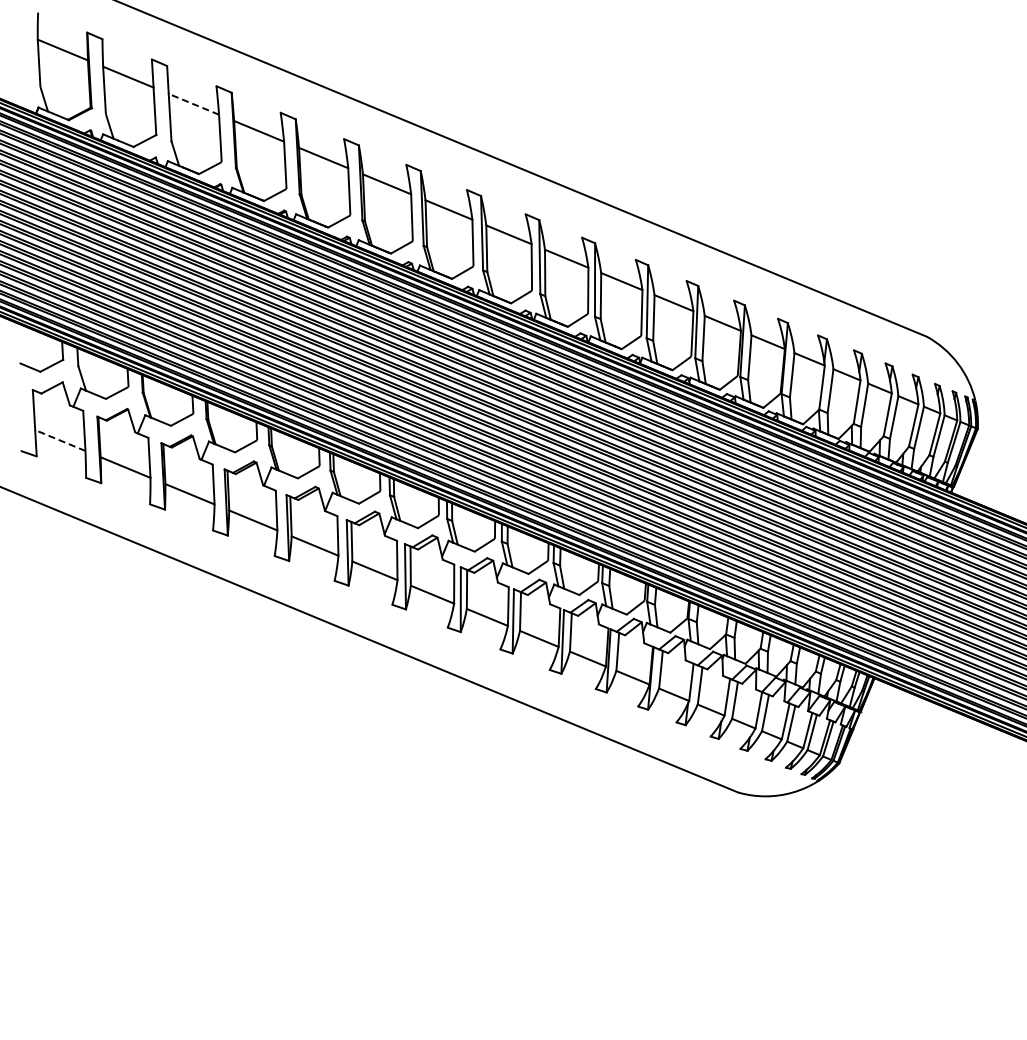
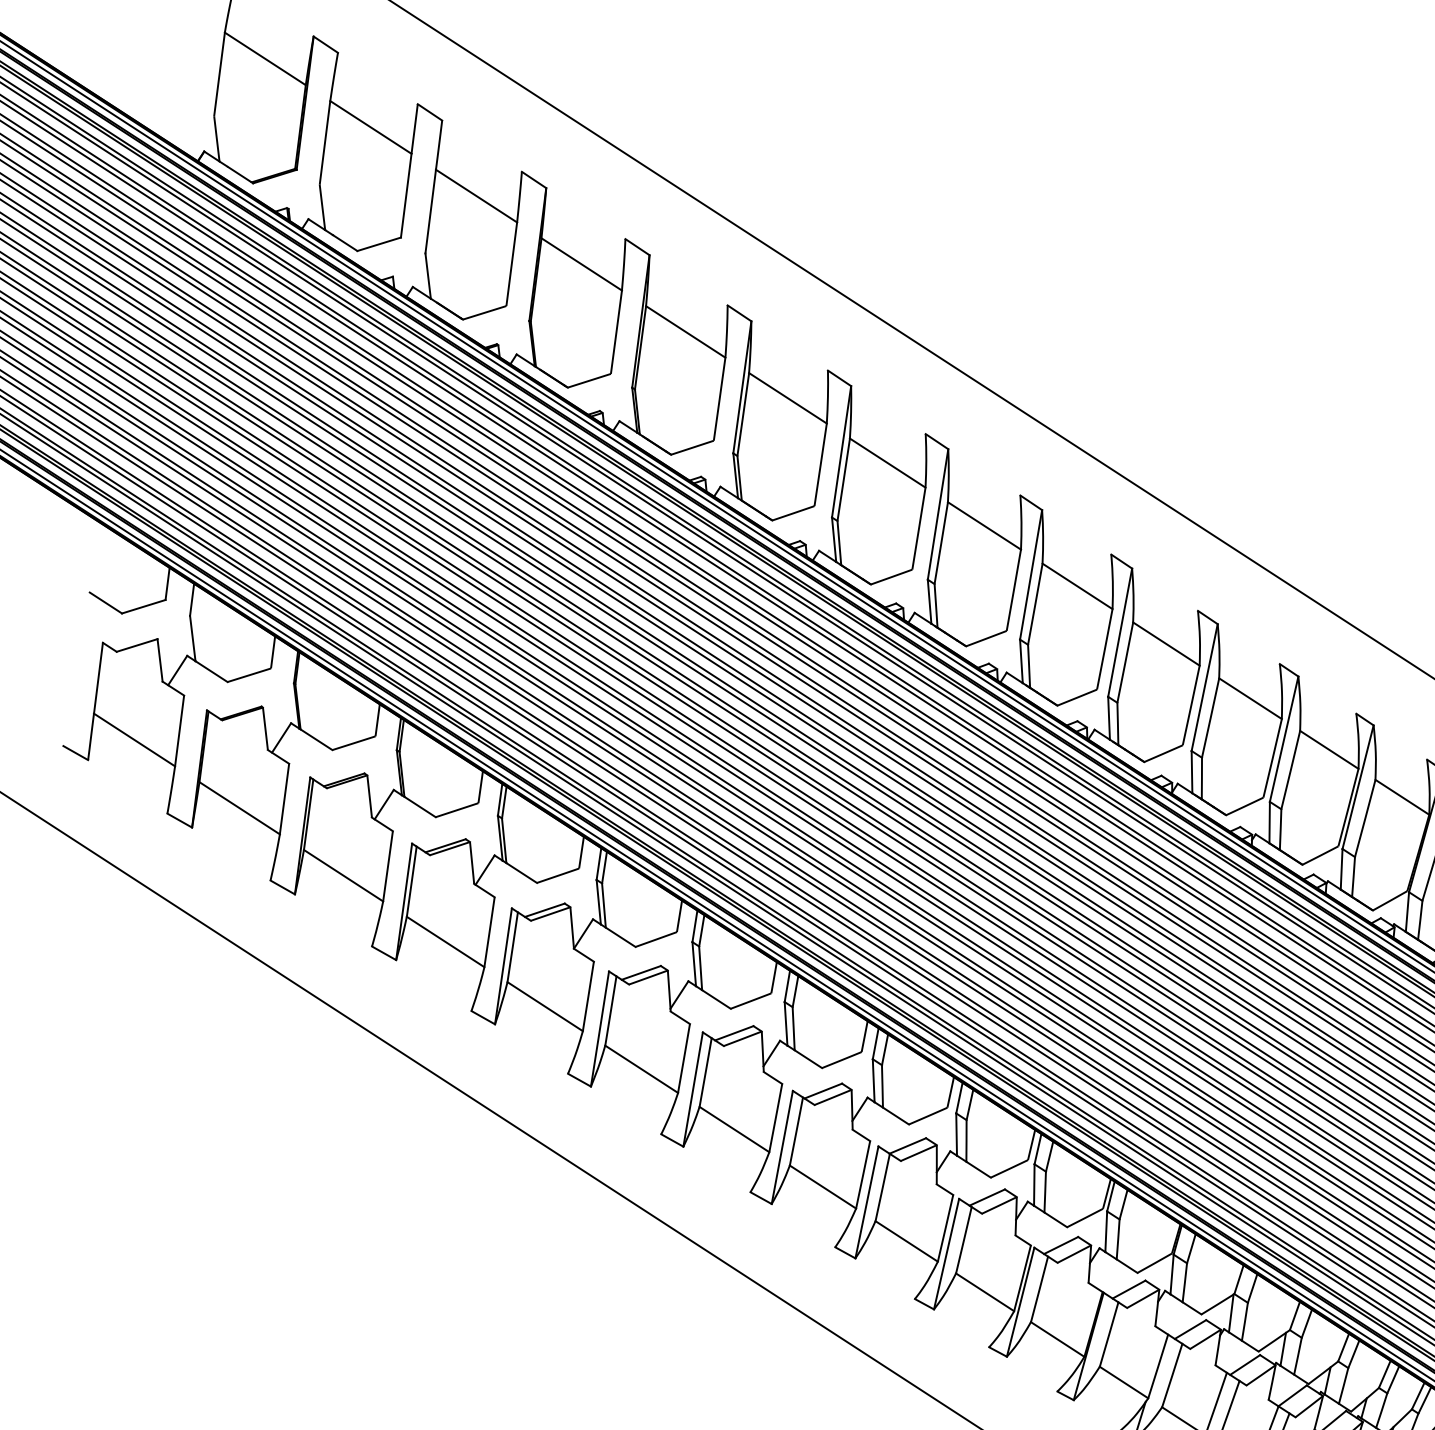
line: (193, 104) -> (475, 196), dashed -> solid
line: (59, 440) -> (133, 739), dashed -> solid

